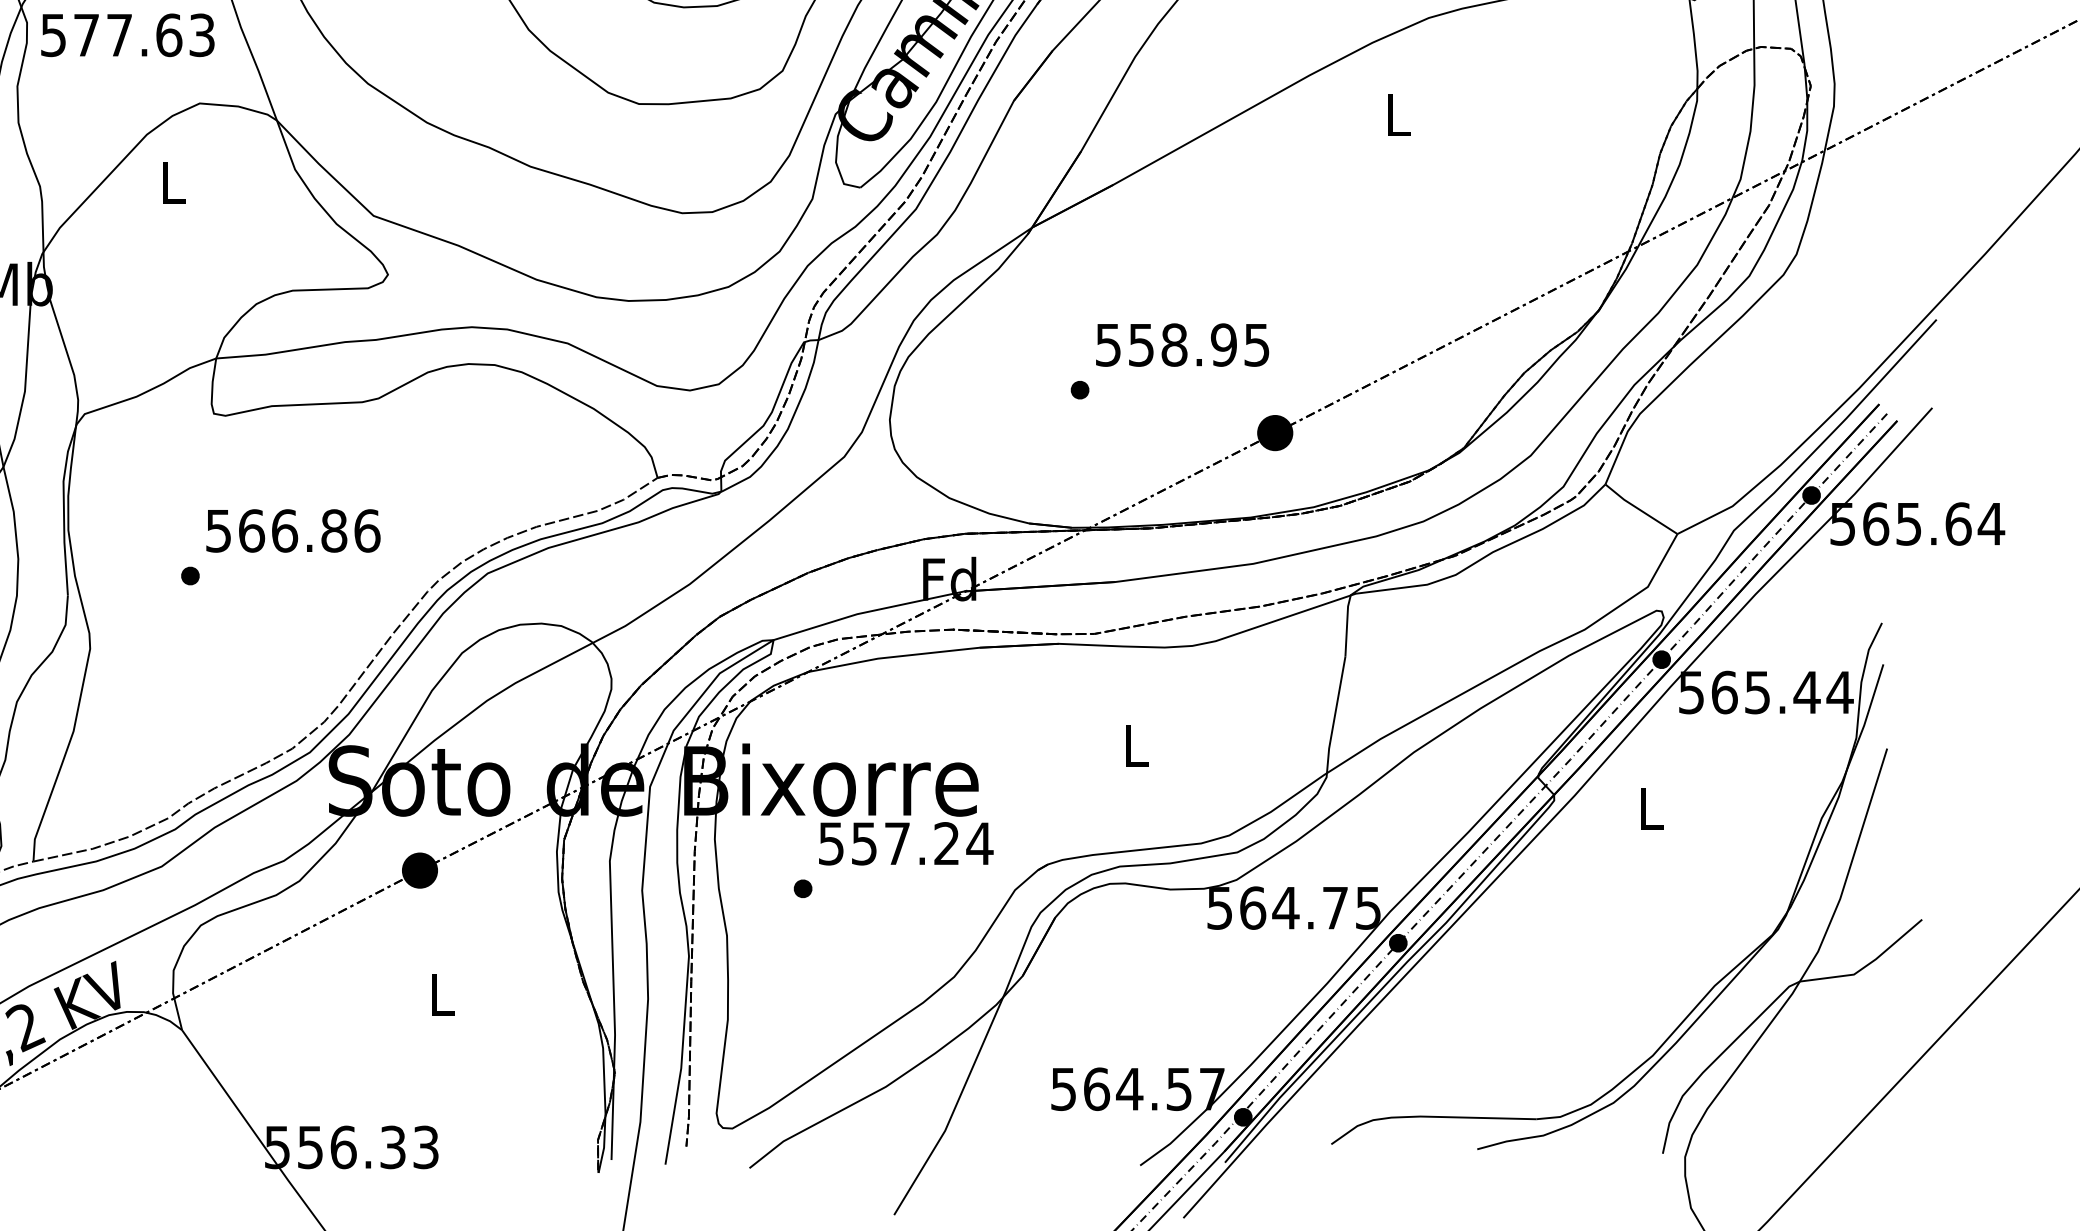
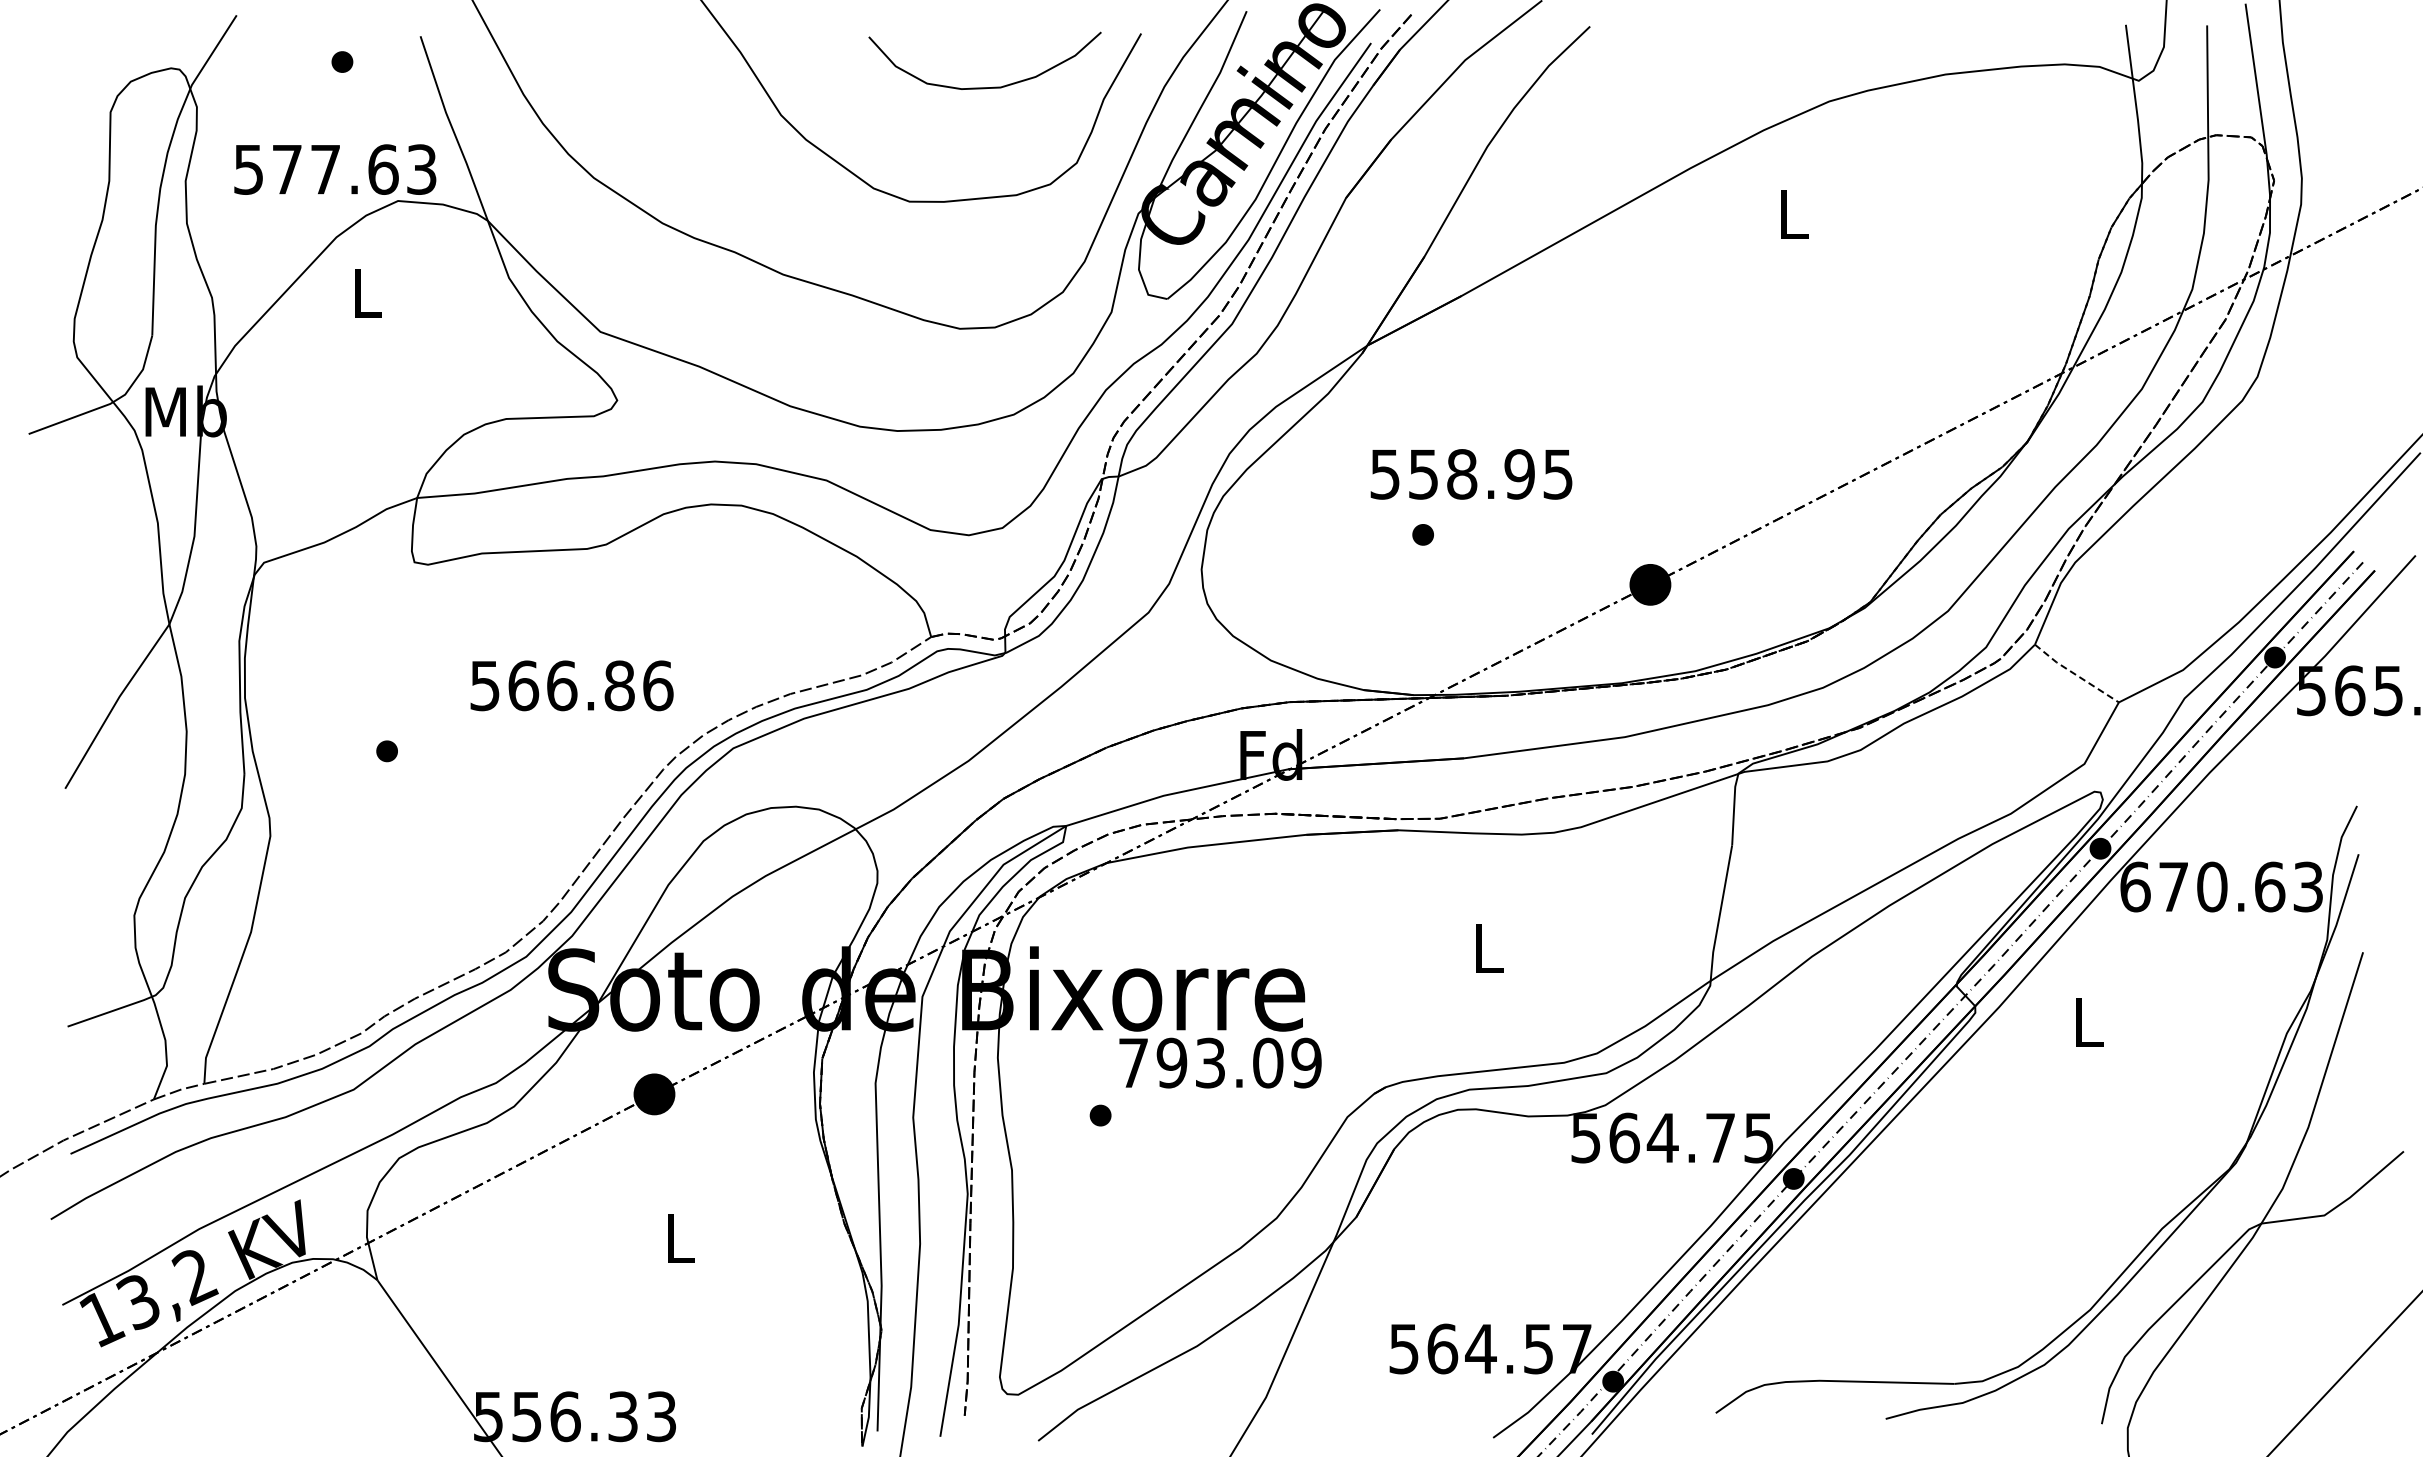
text: (128, 35) -> (335, 169), moved
text: (1182, 345) -> (1471, 474), moved
line: (1640, 510) -> (2075, 674), solid -> dashed
text: (292, 530) -> (571, 685), moved
text: (1766, 692) -> (2222, 886), 565.44 -> 670.63
text: (906, 843) -> (1220, 1062), 557.24 -> 793.09

